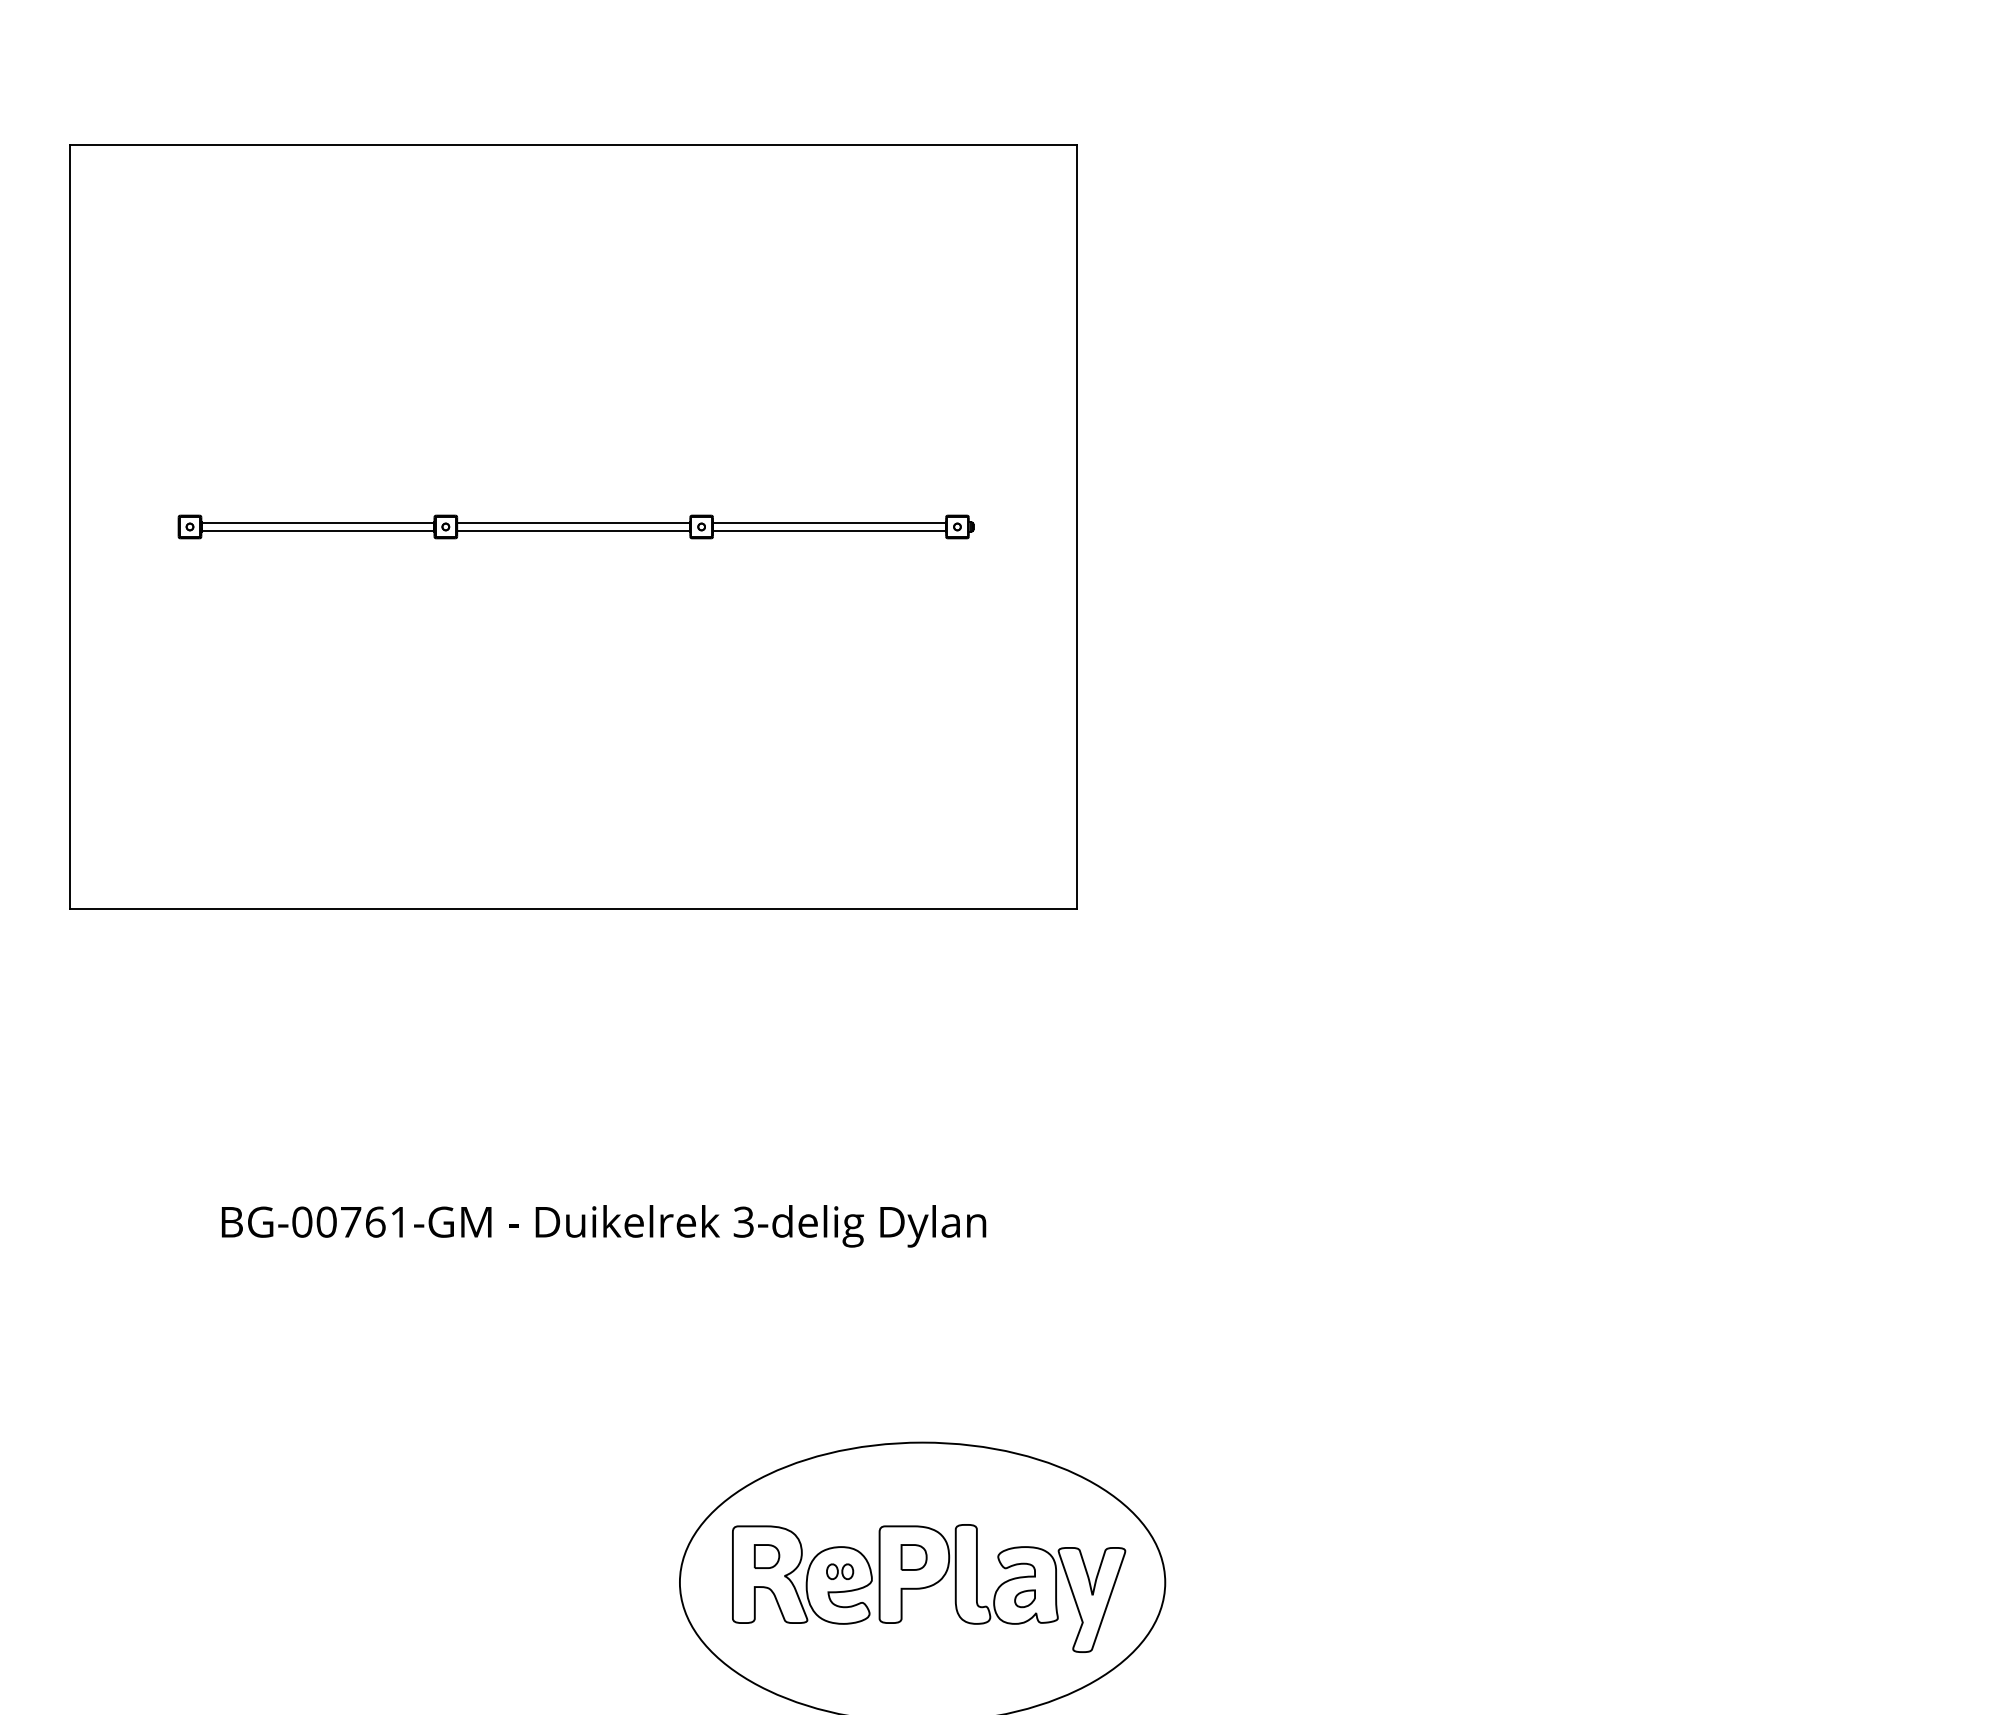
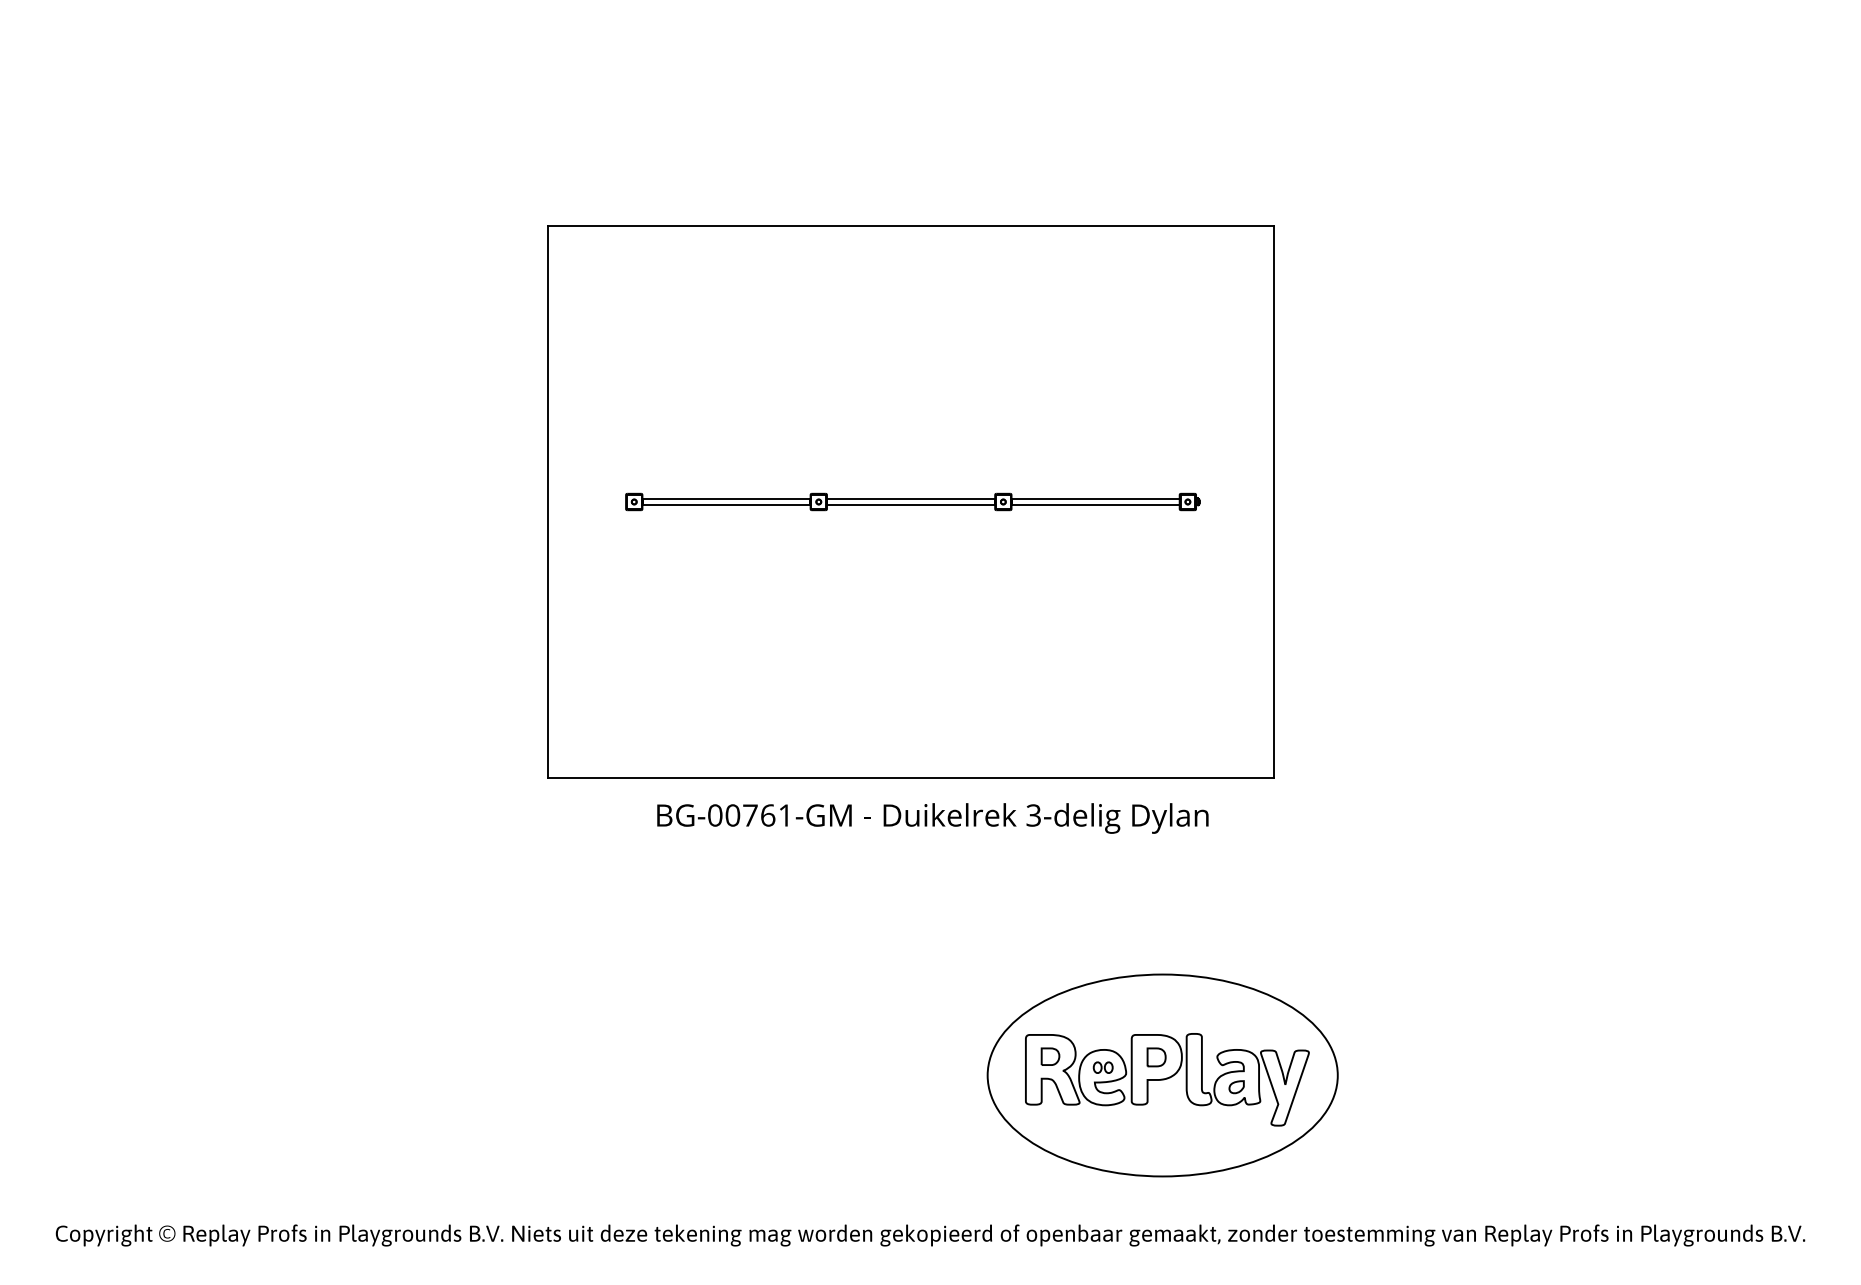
part: (572, 526) -> (910, 501), moved

